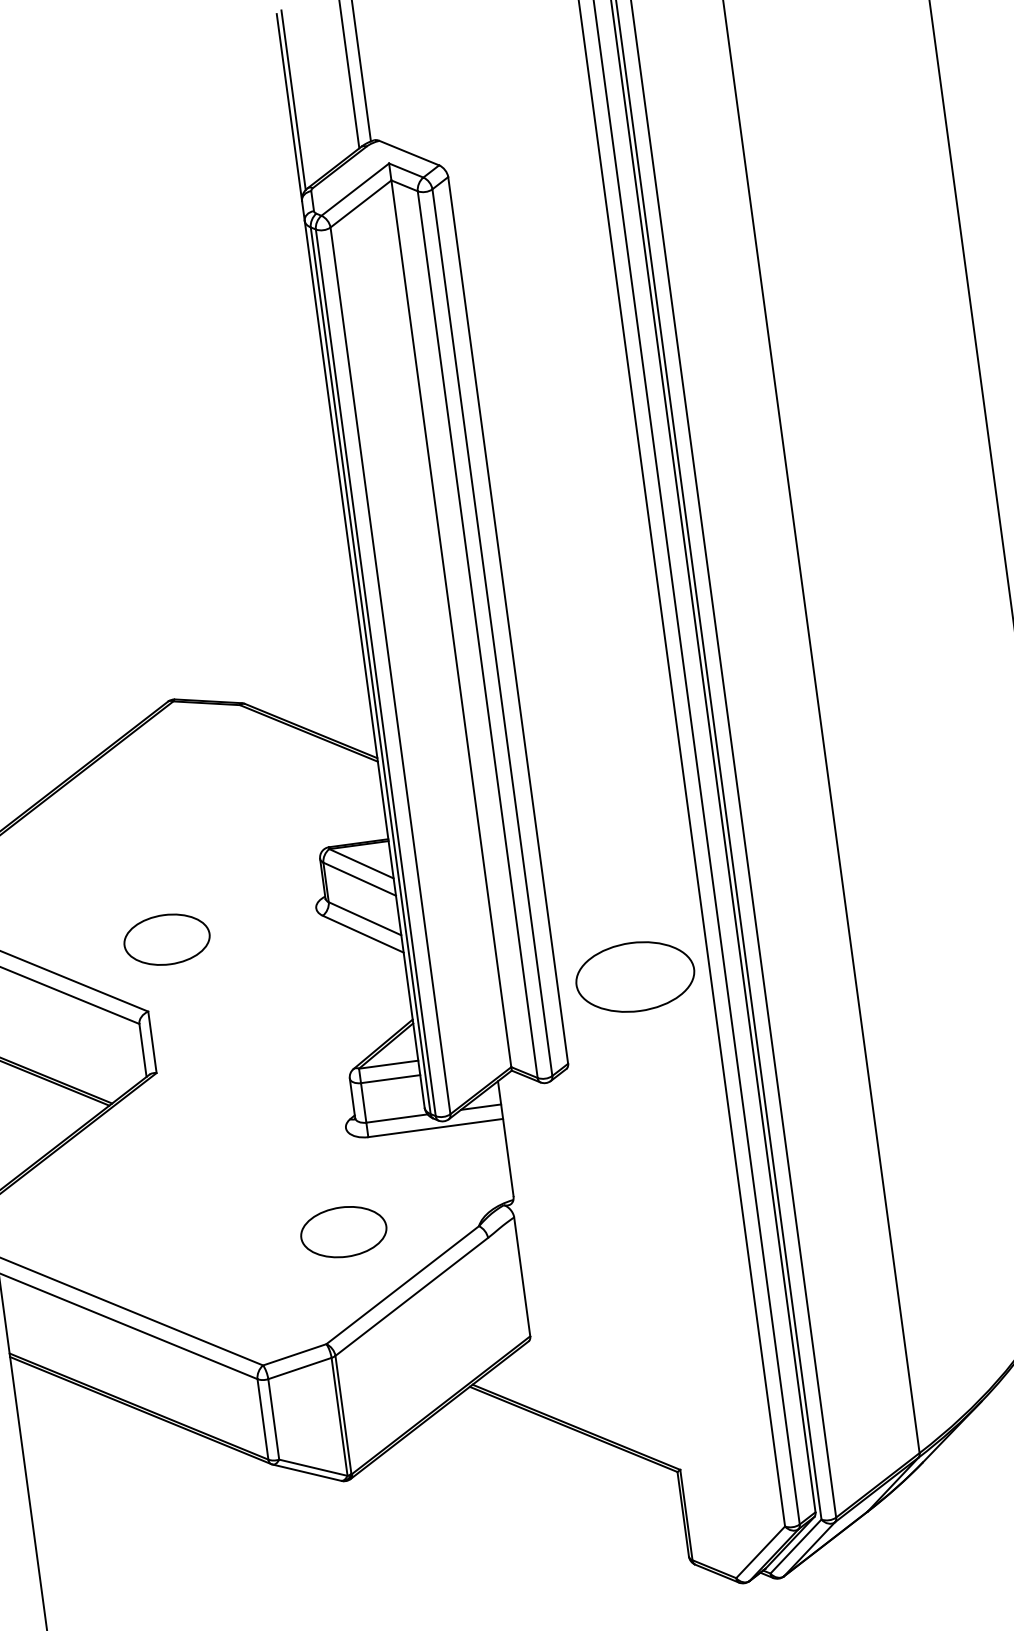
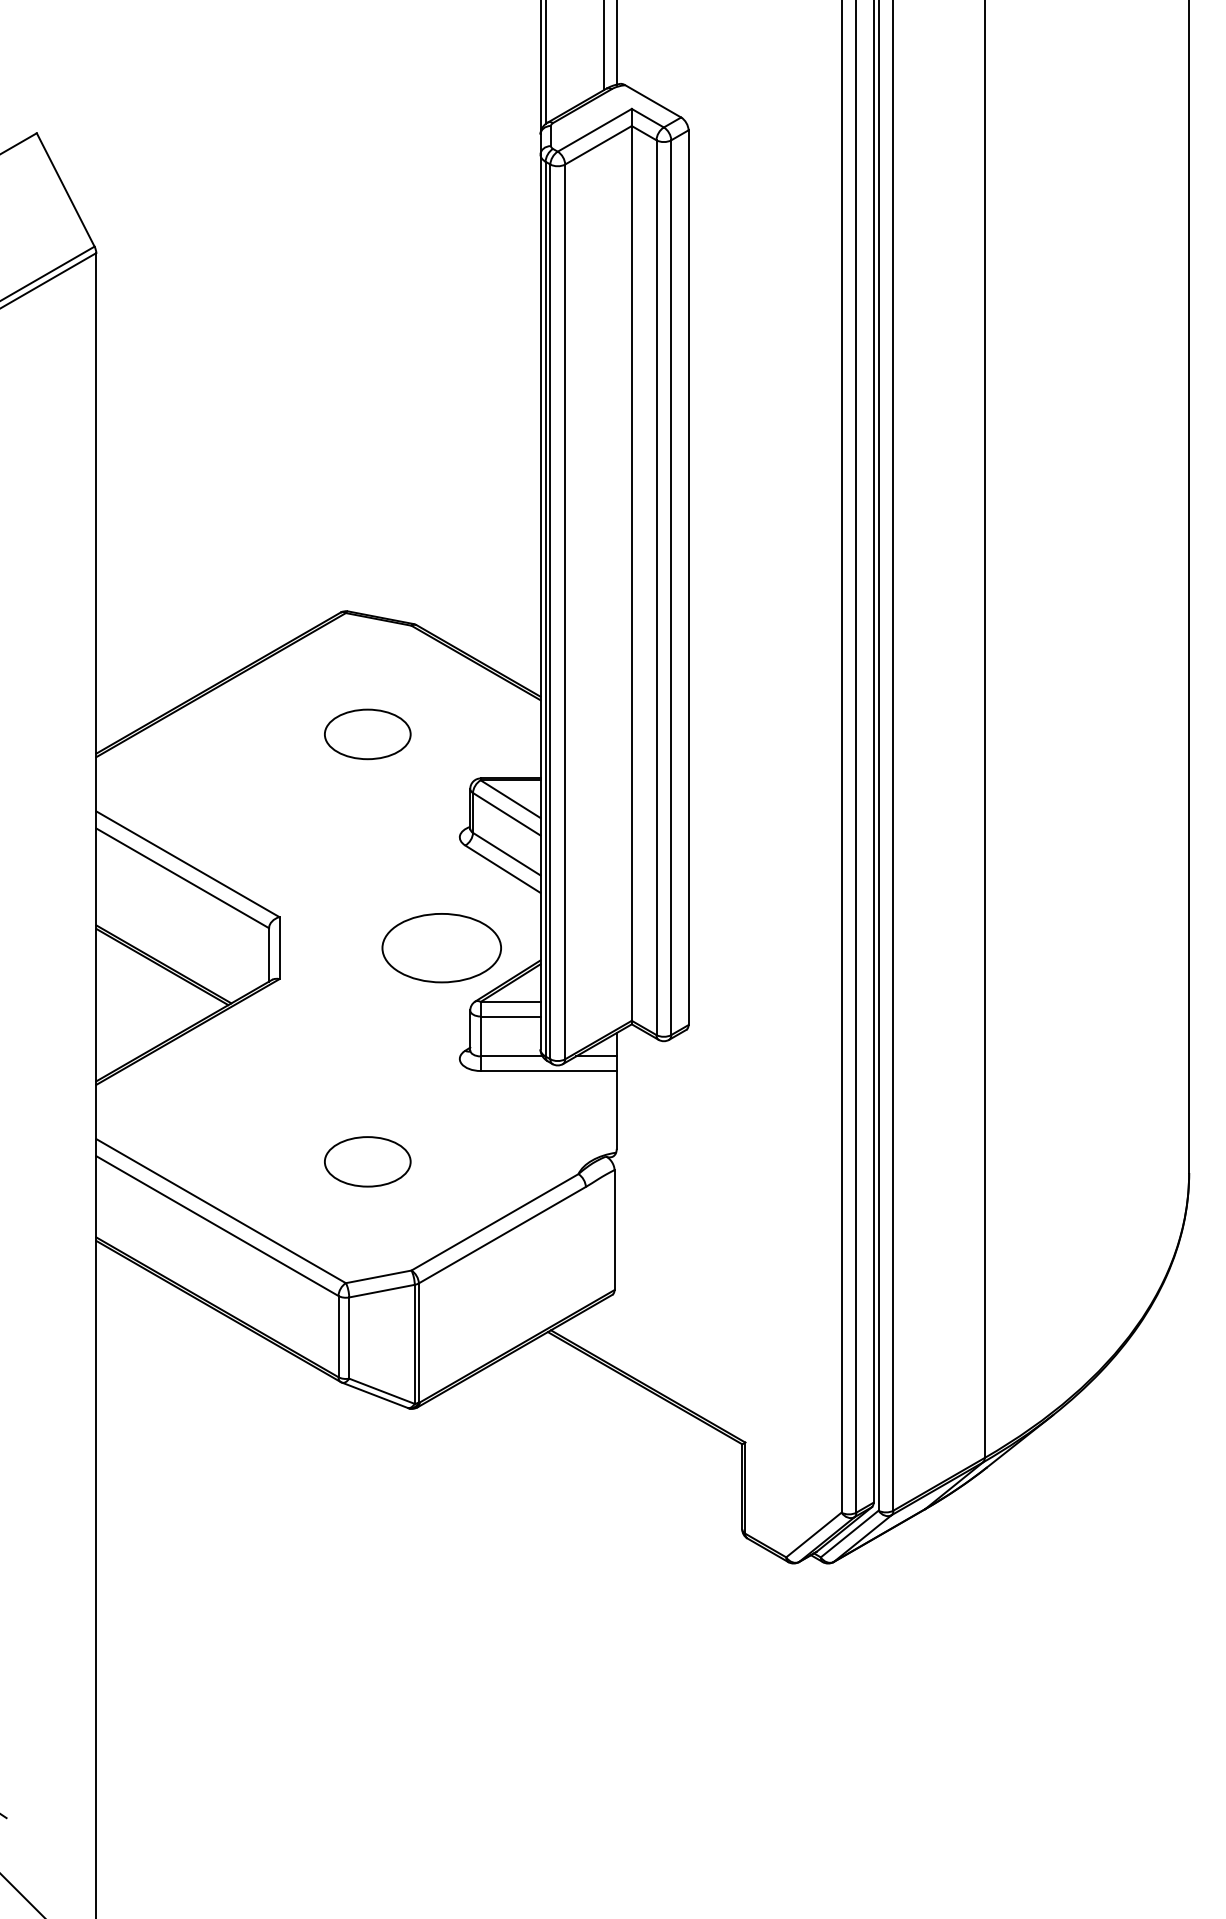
part: (166, 939) -> (367, 734), moved
part: (635, 977) -> (441, 948), moved
part: (343, 1231) -> (367, 1161), moved

